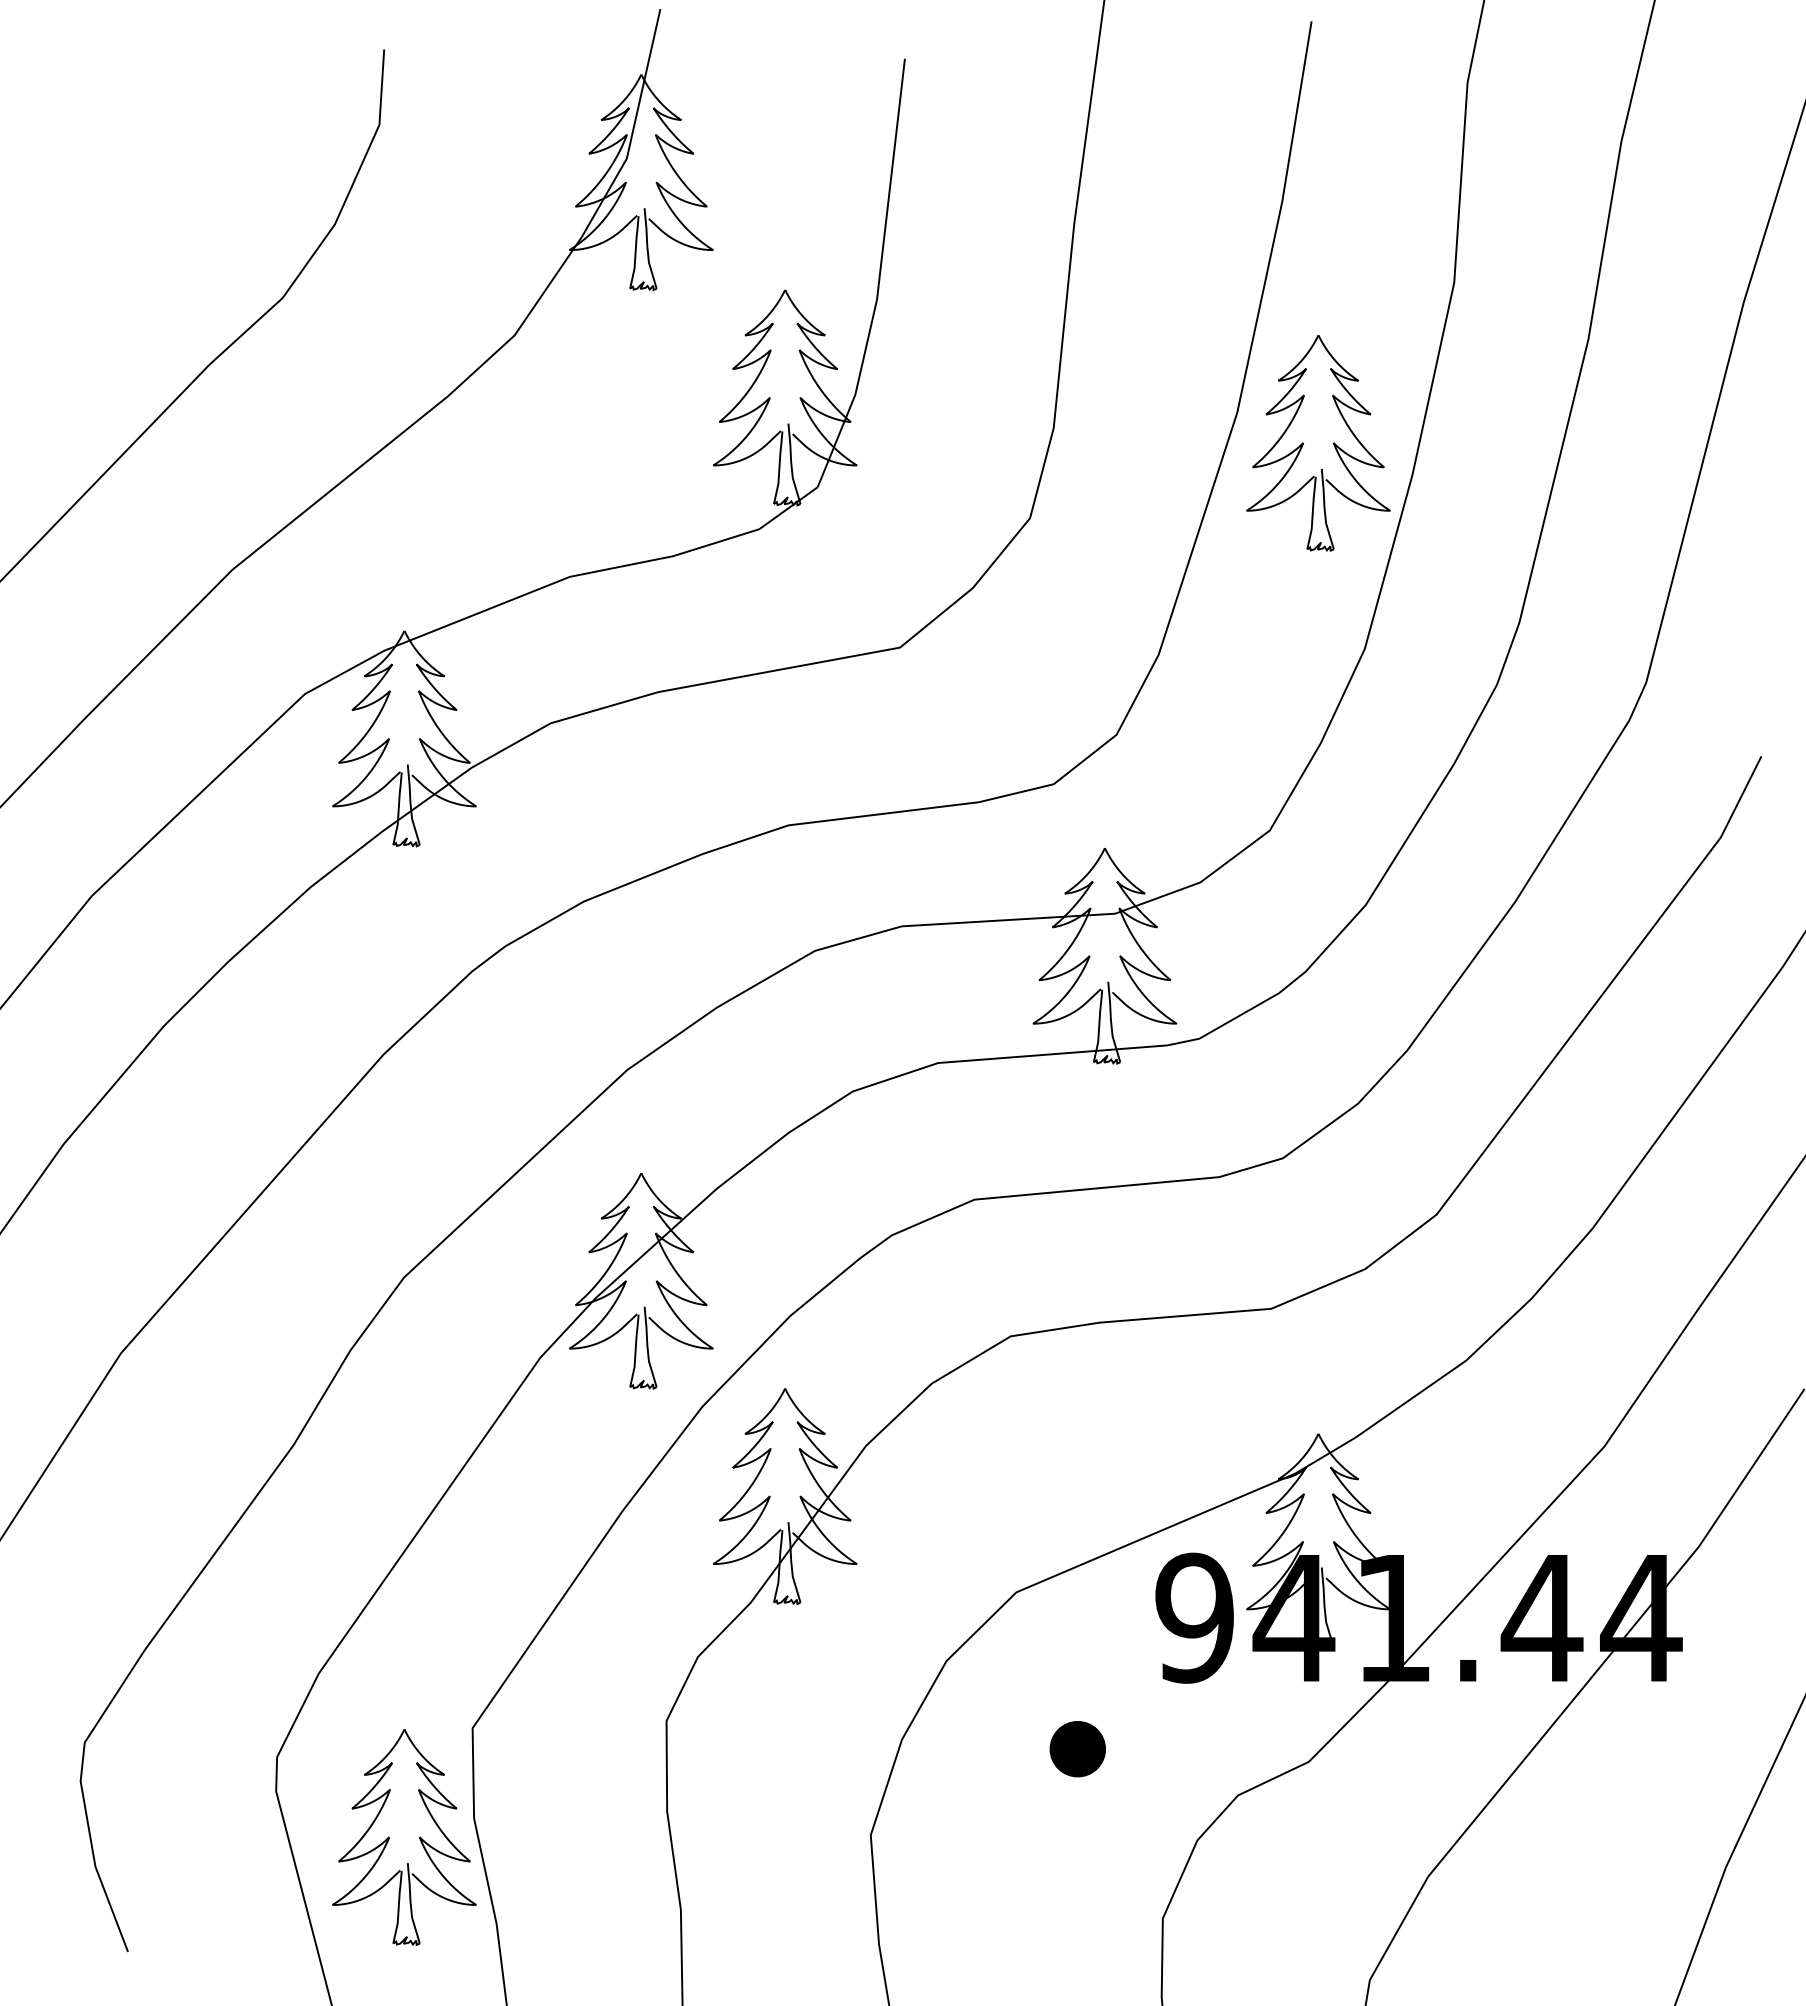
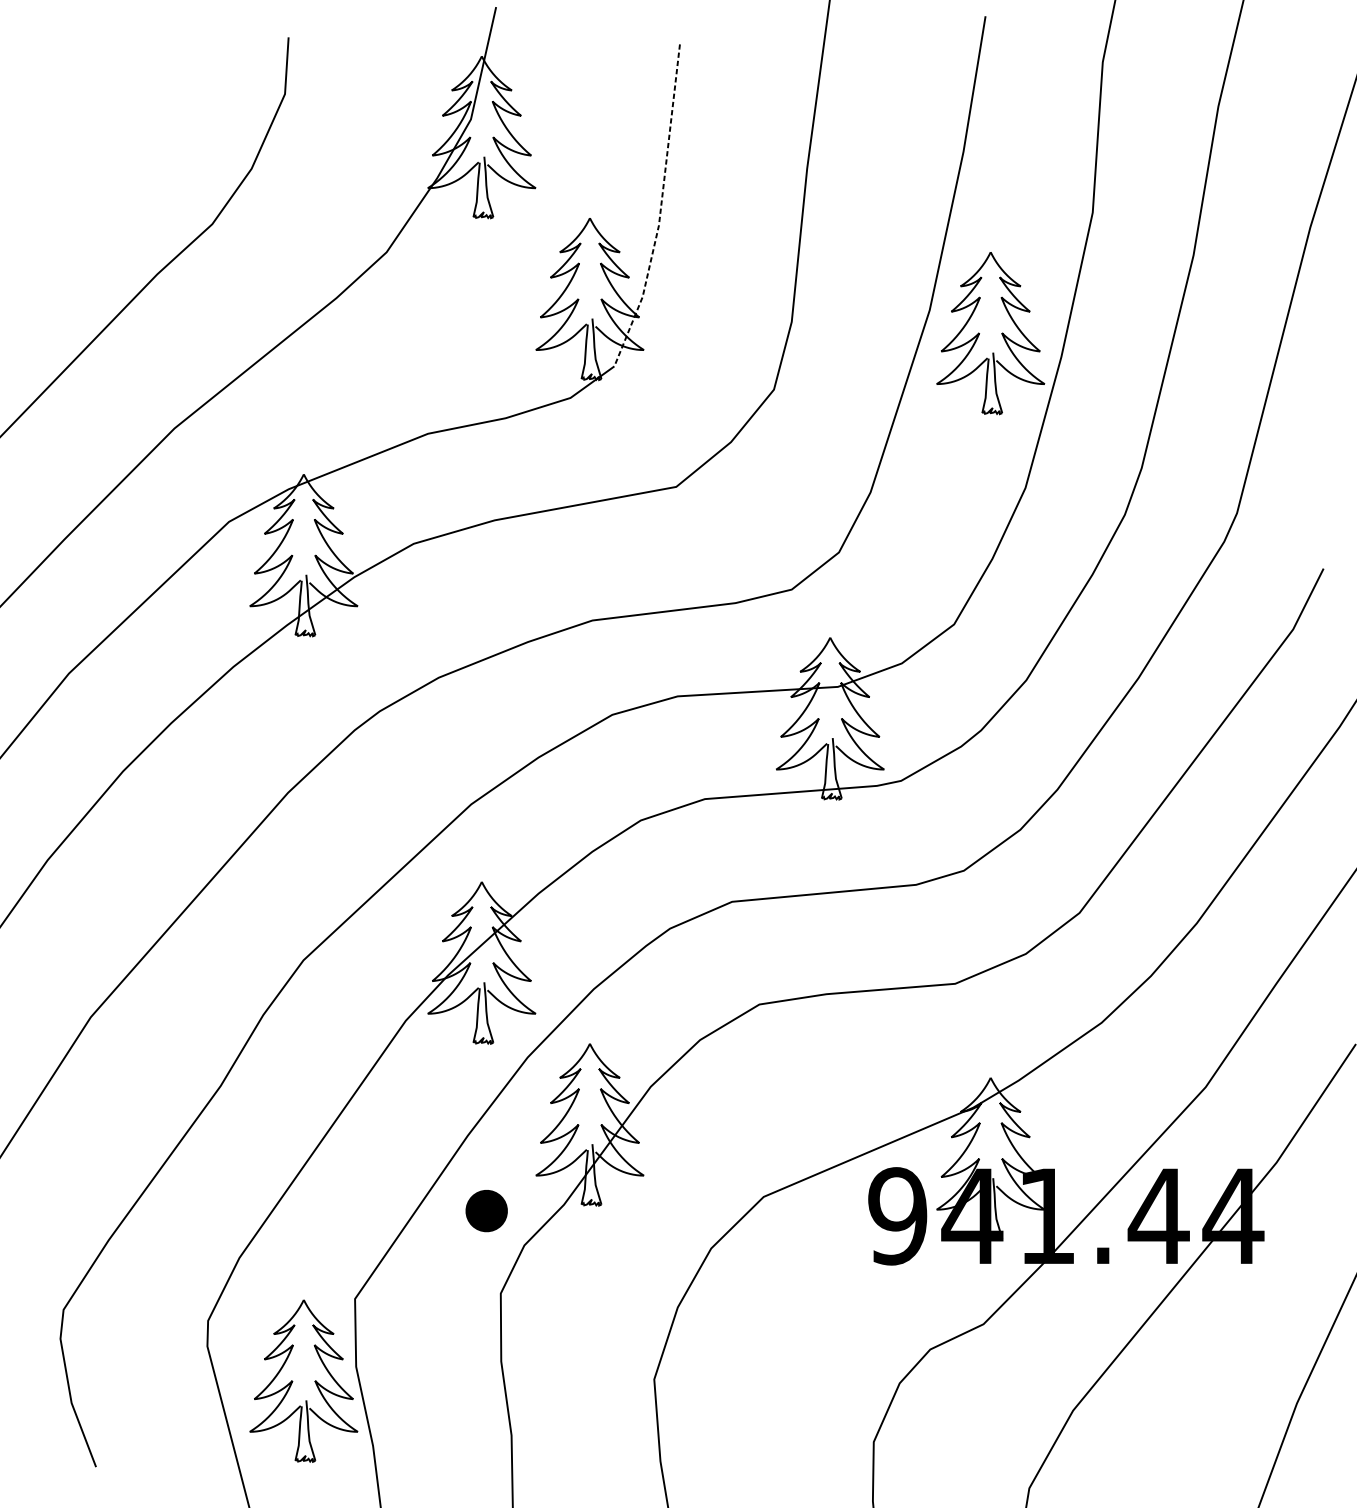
line: (879, 278) -> (660, 209), solid -> dashed
part: (1077, 1749) -> (486, 1211), moved

